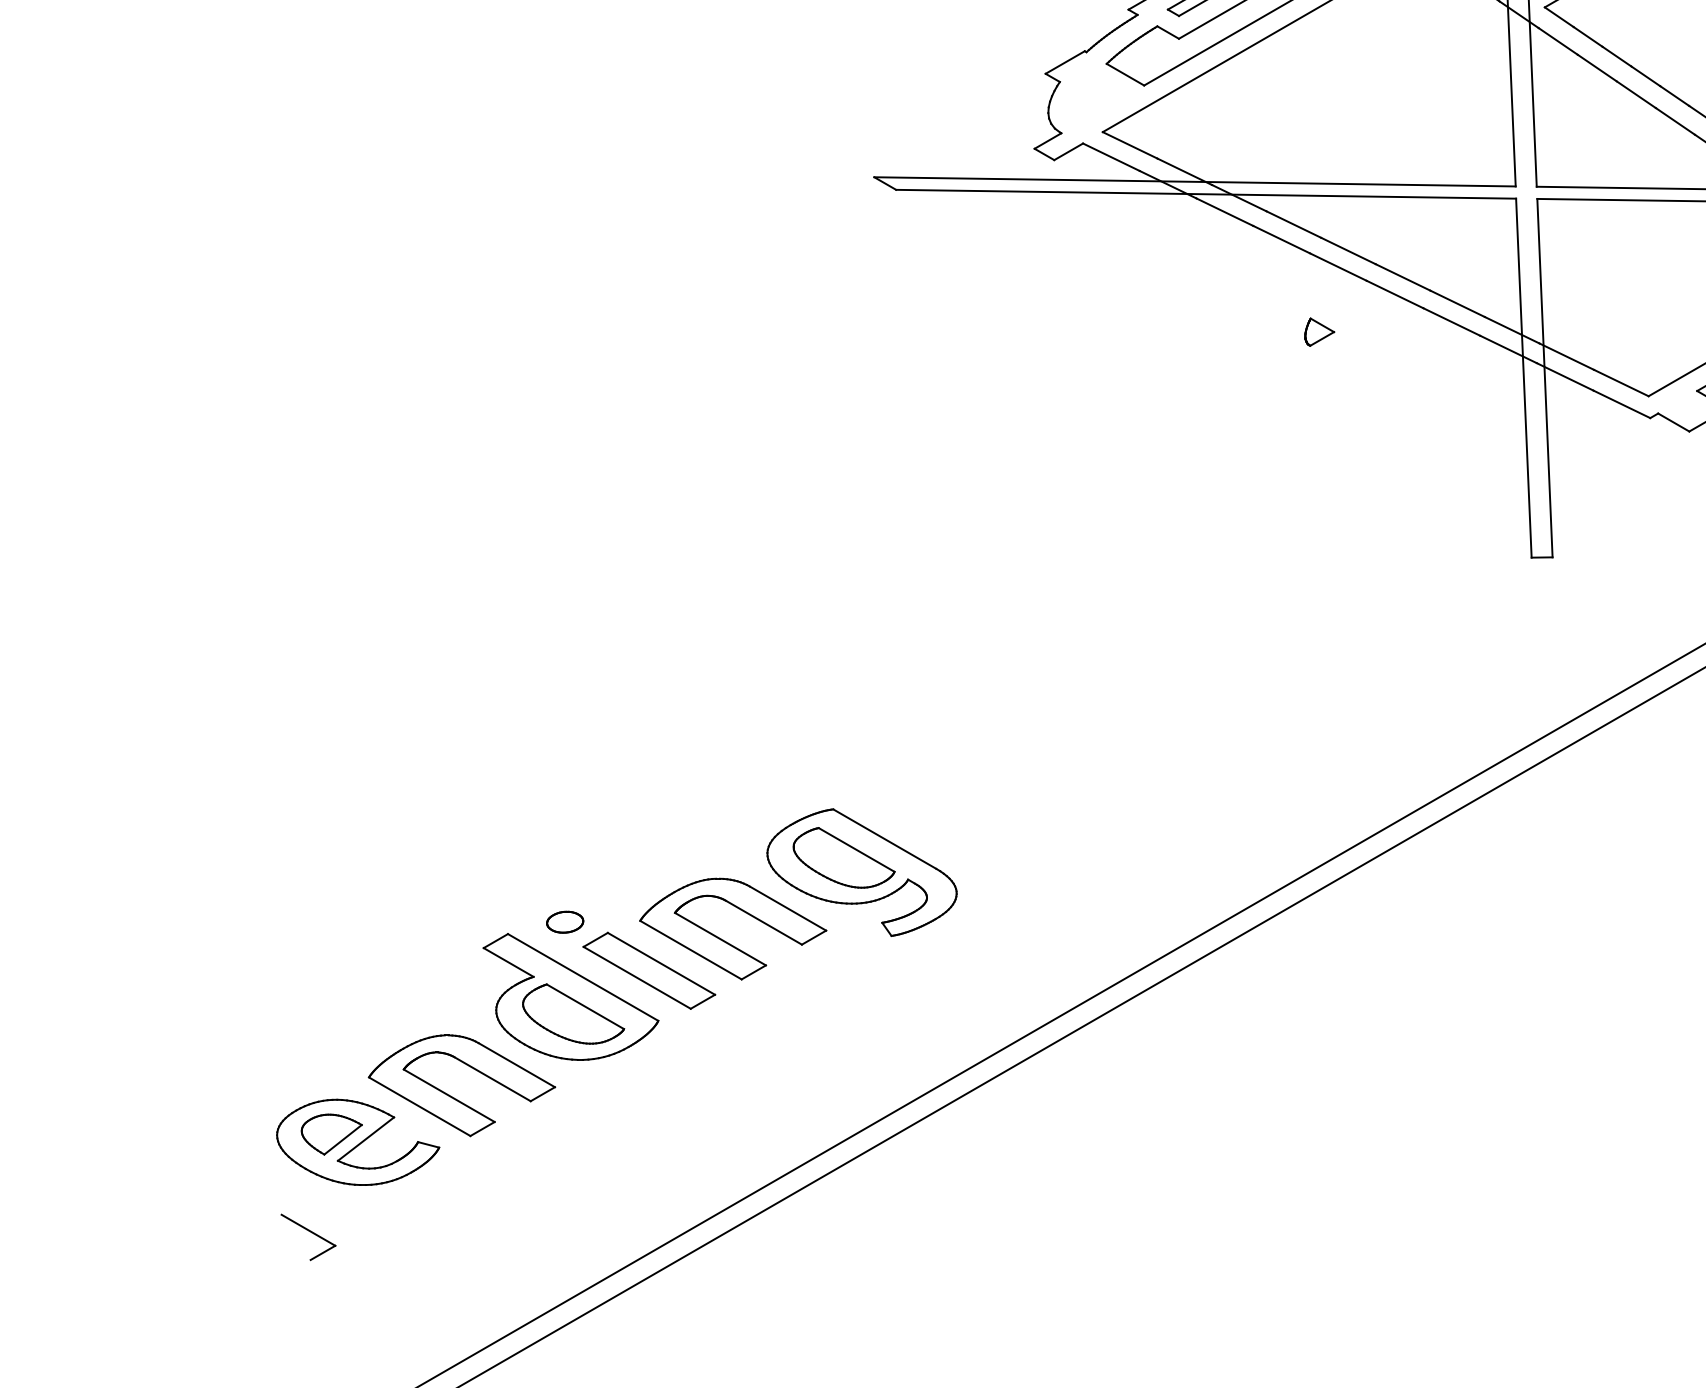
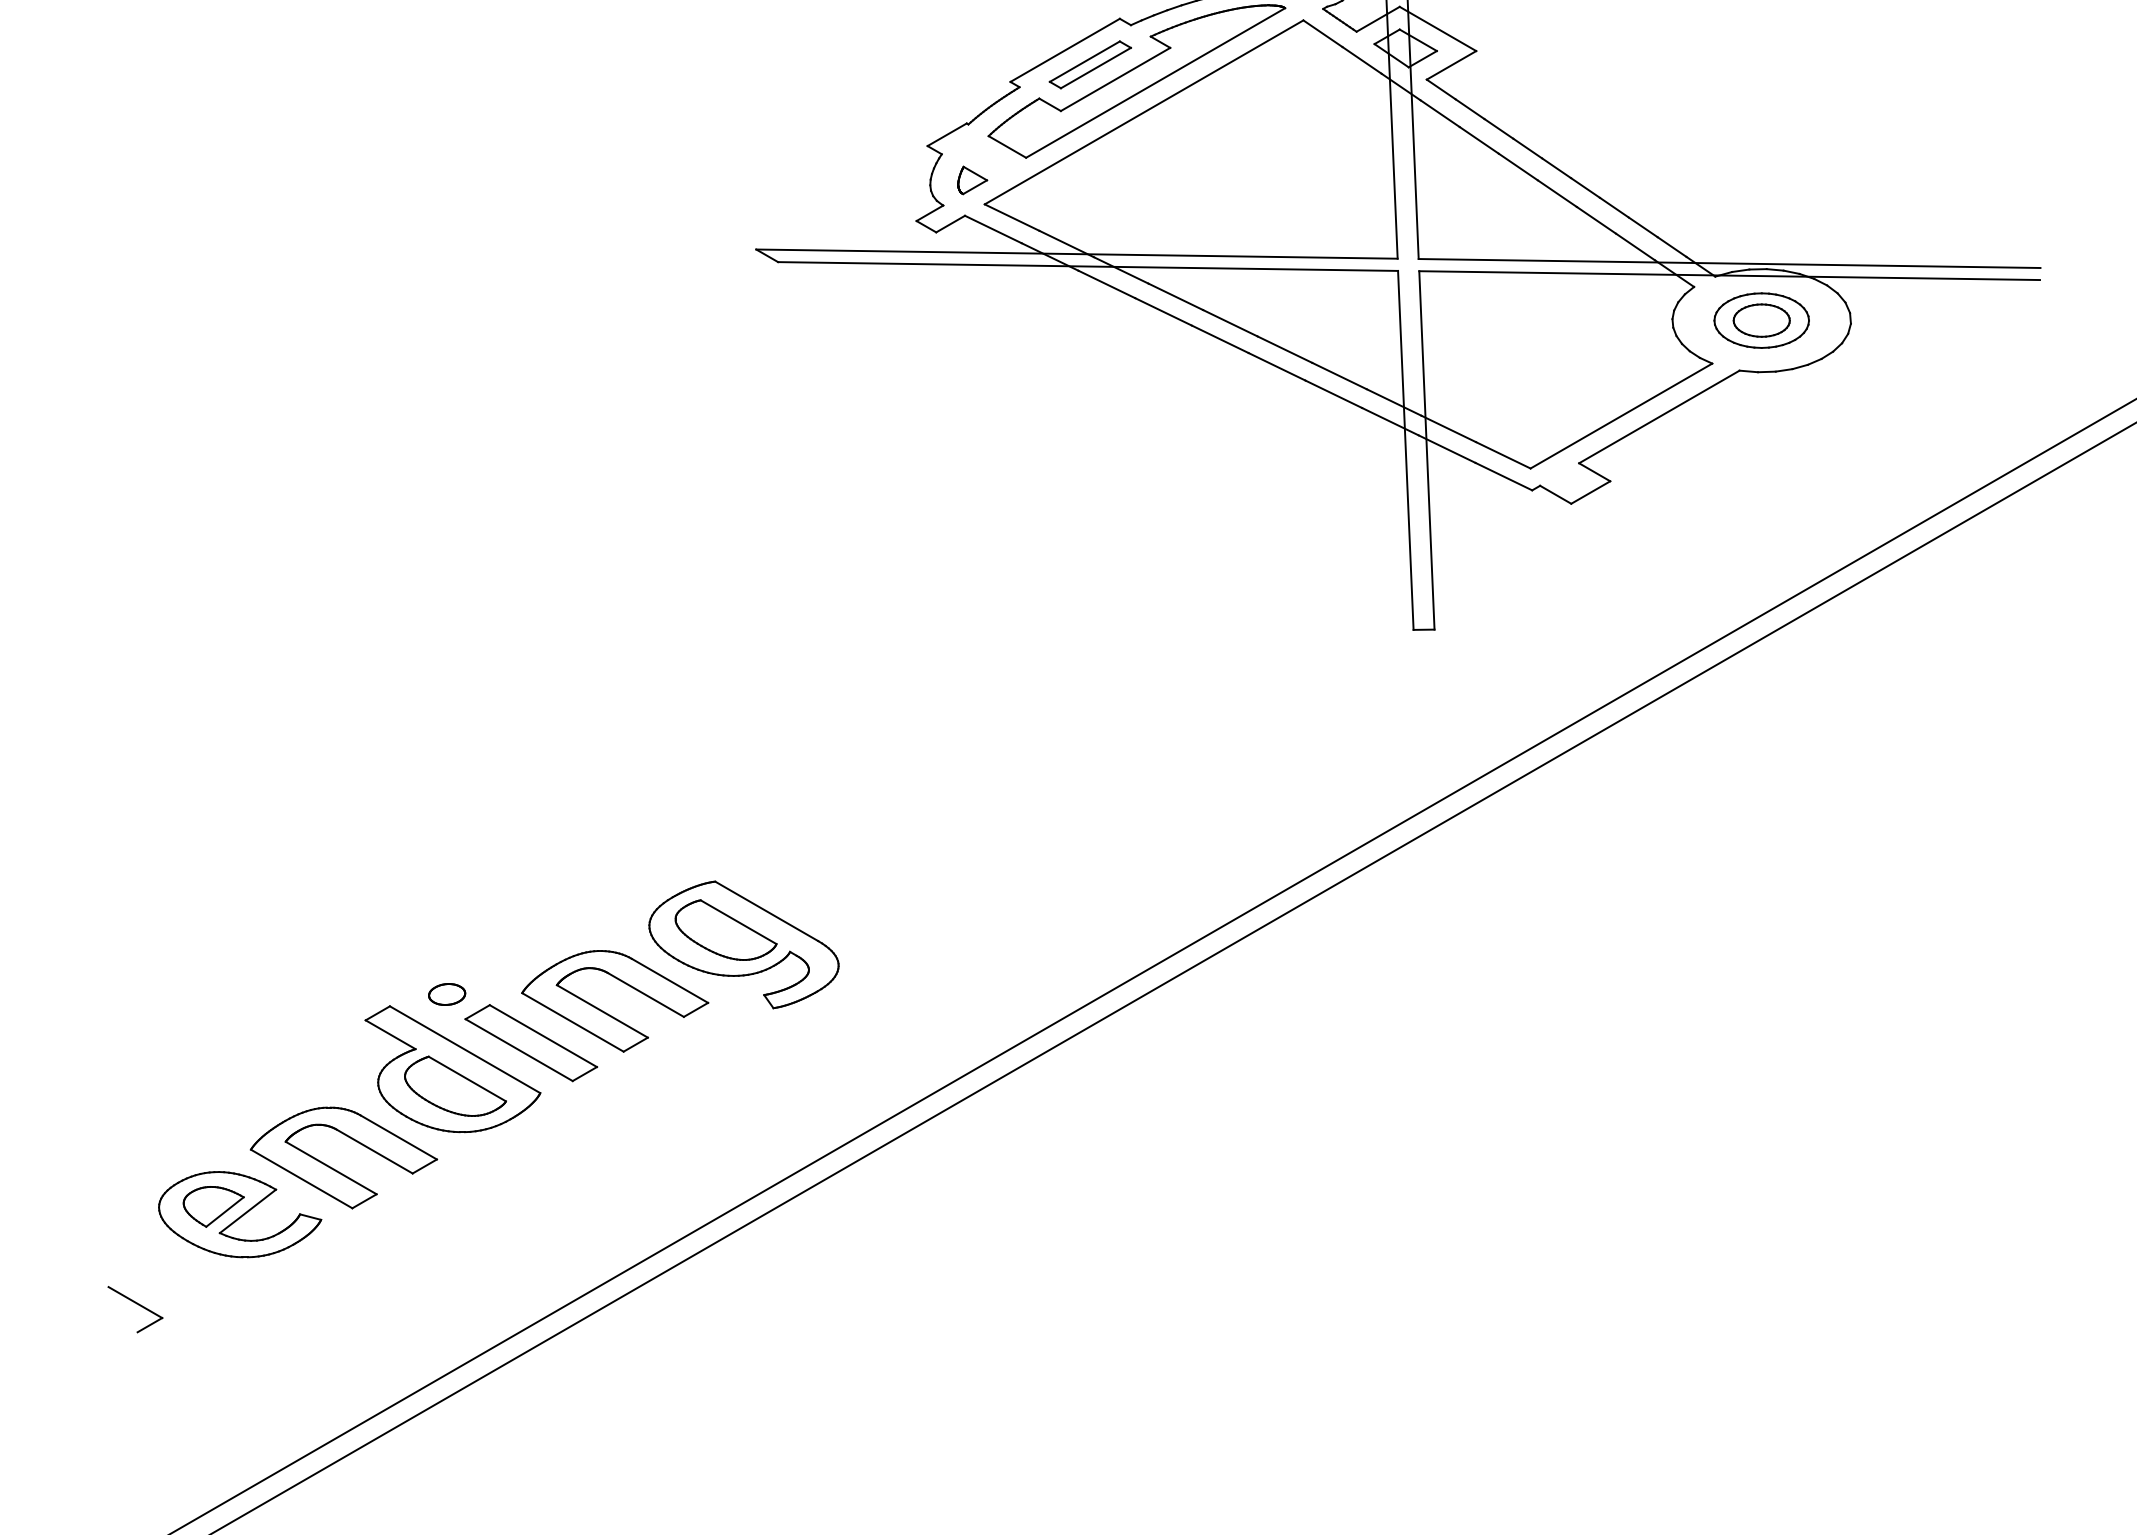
part: (1319, 332) -> (972, 180), moved
part: (308, 1237) -> (135, 1309), moved

